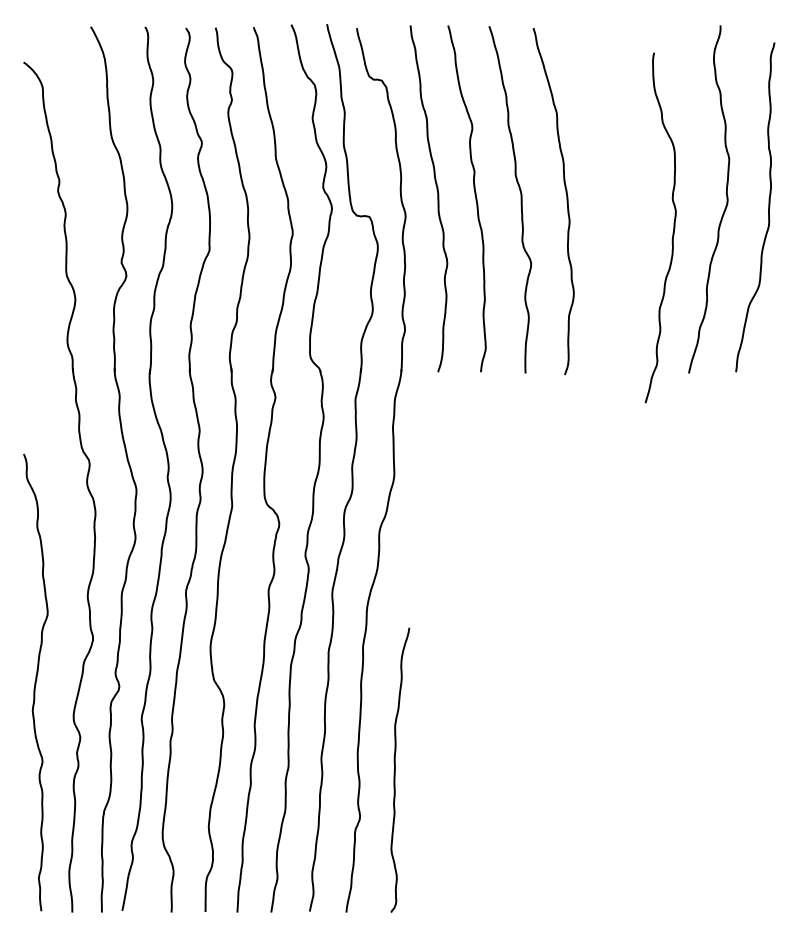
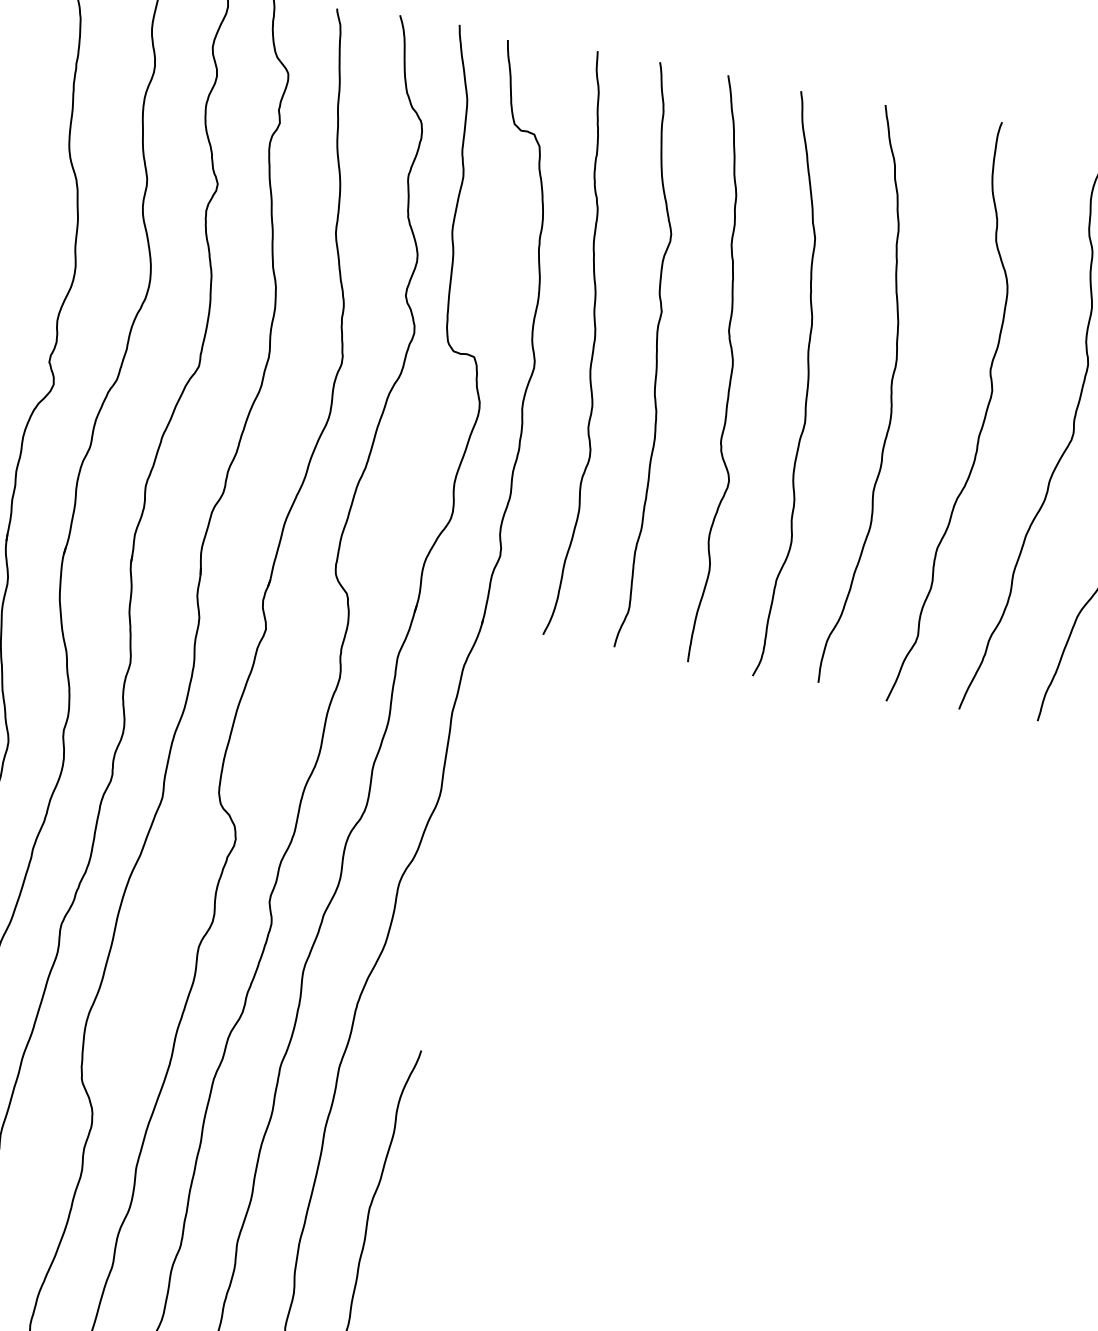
curve: (616, 198) -> (889, 398), added
curve: (673, 227) -> (983, 417), moved

